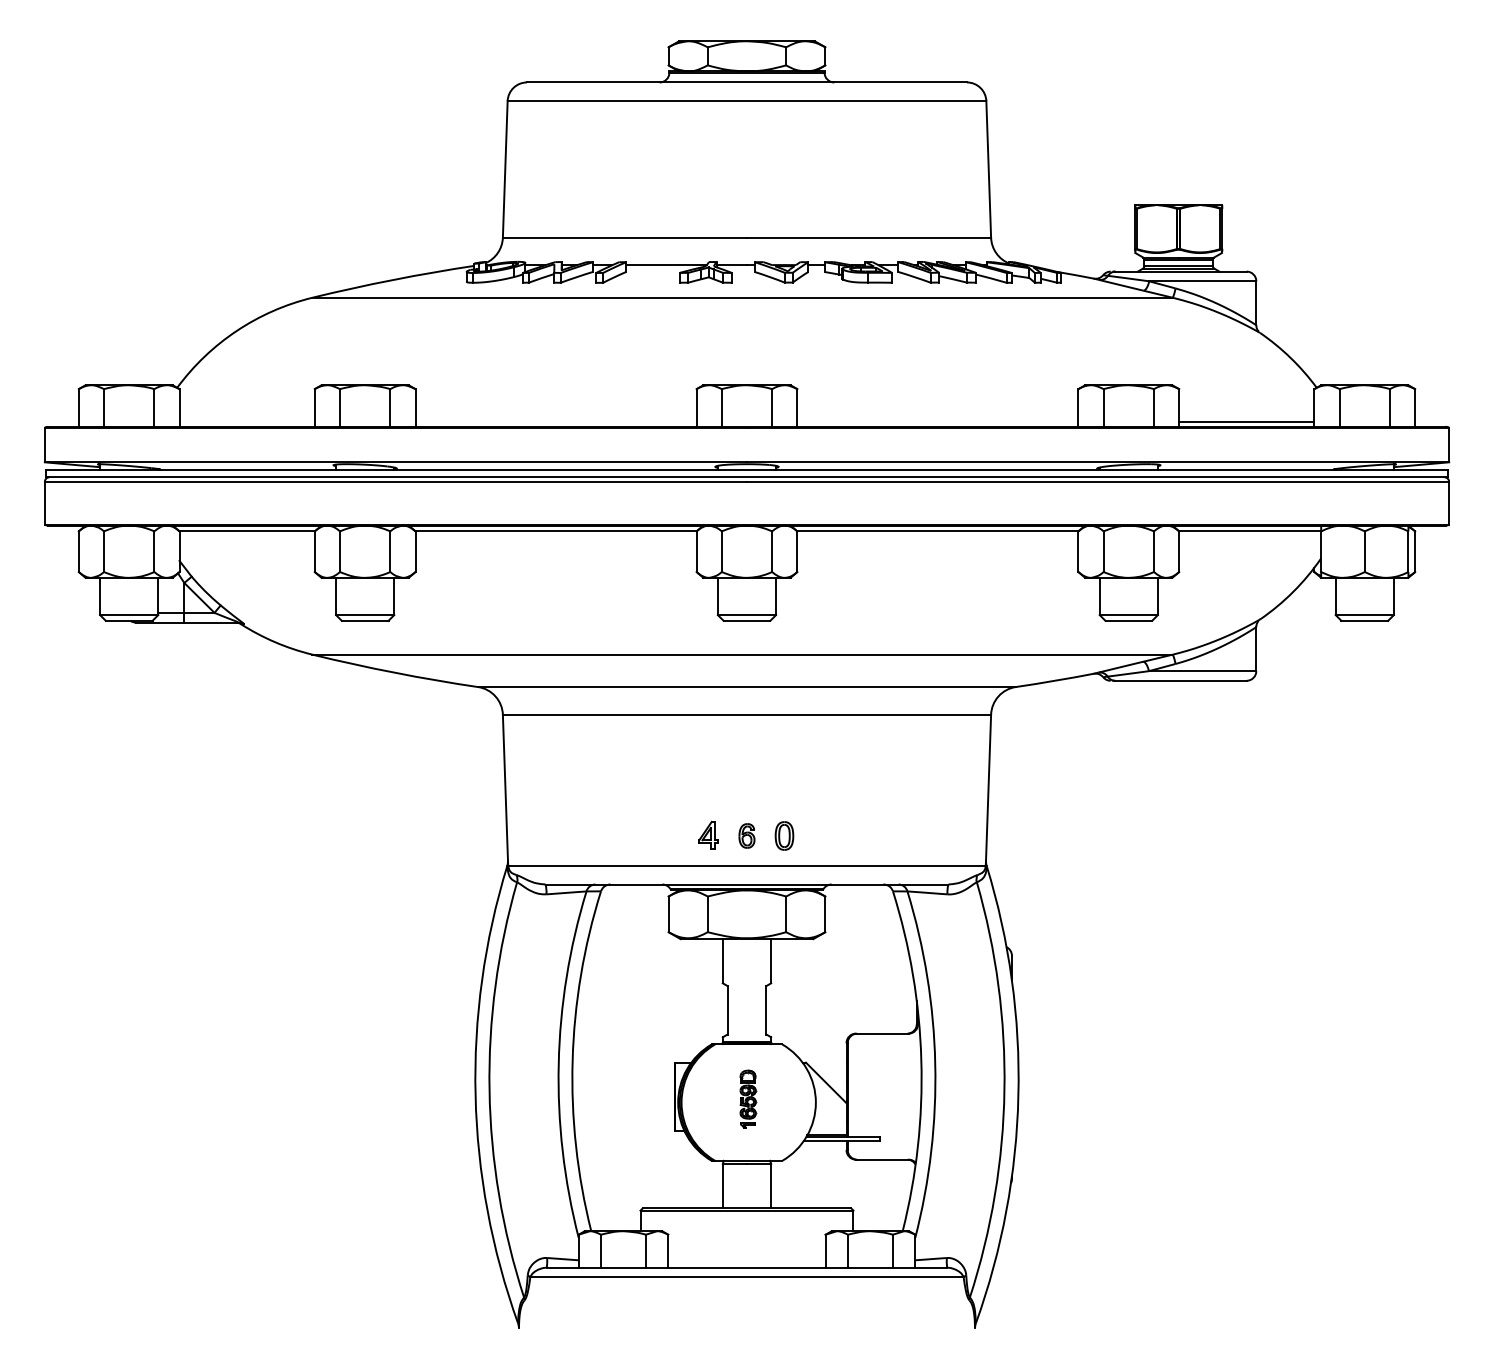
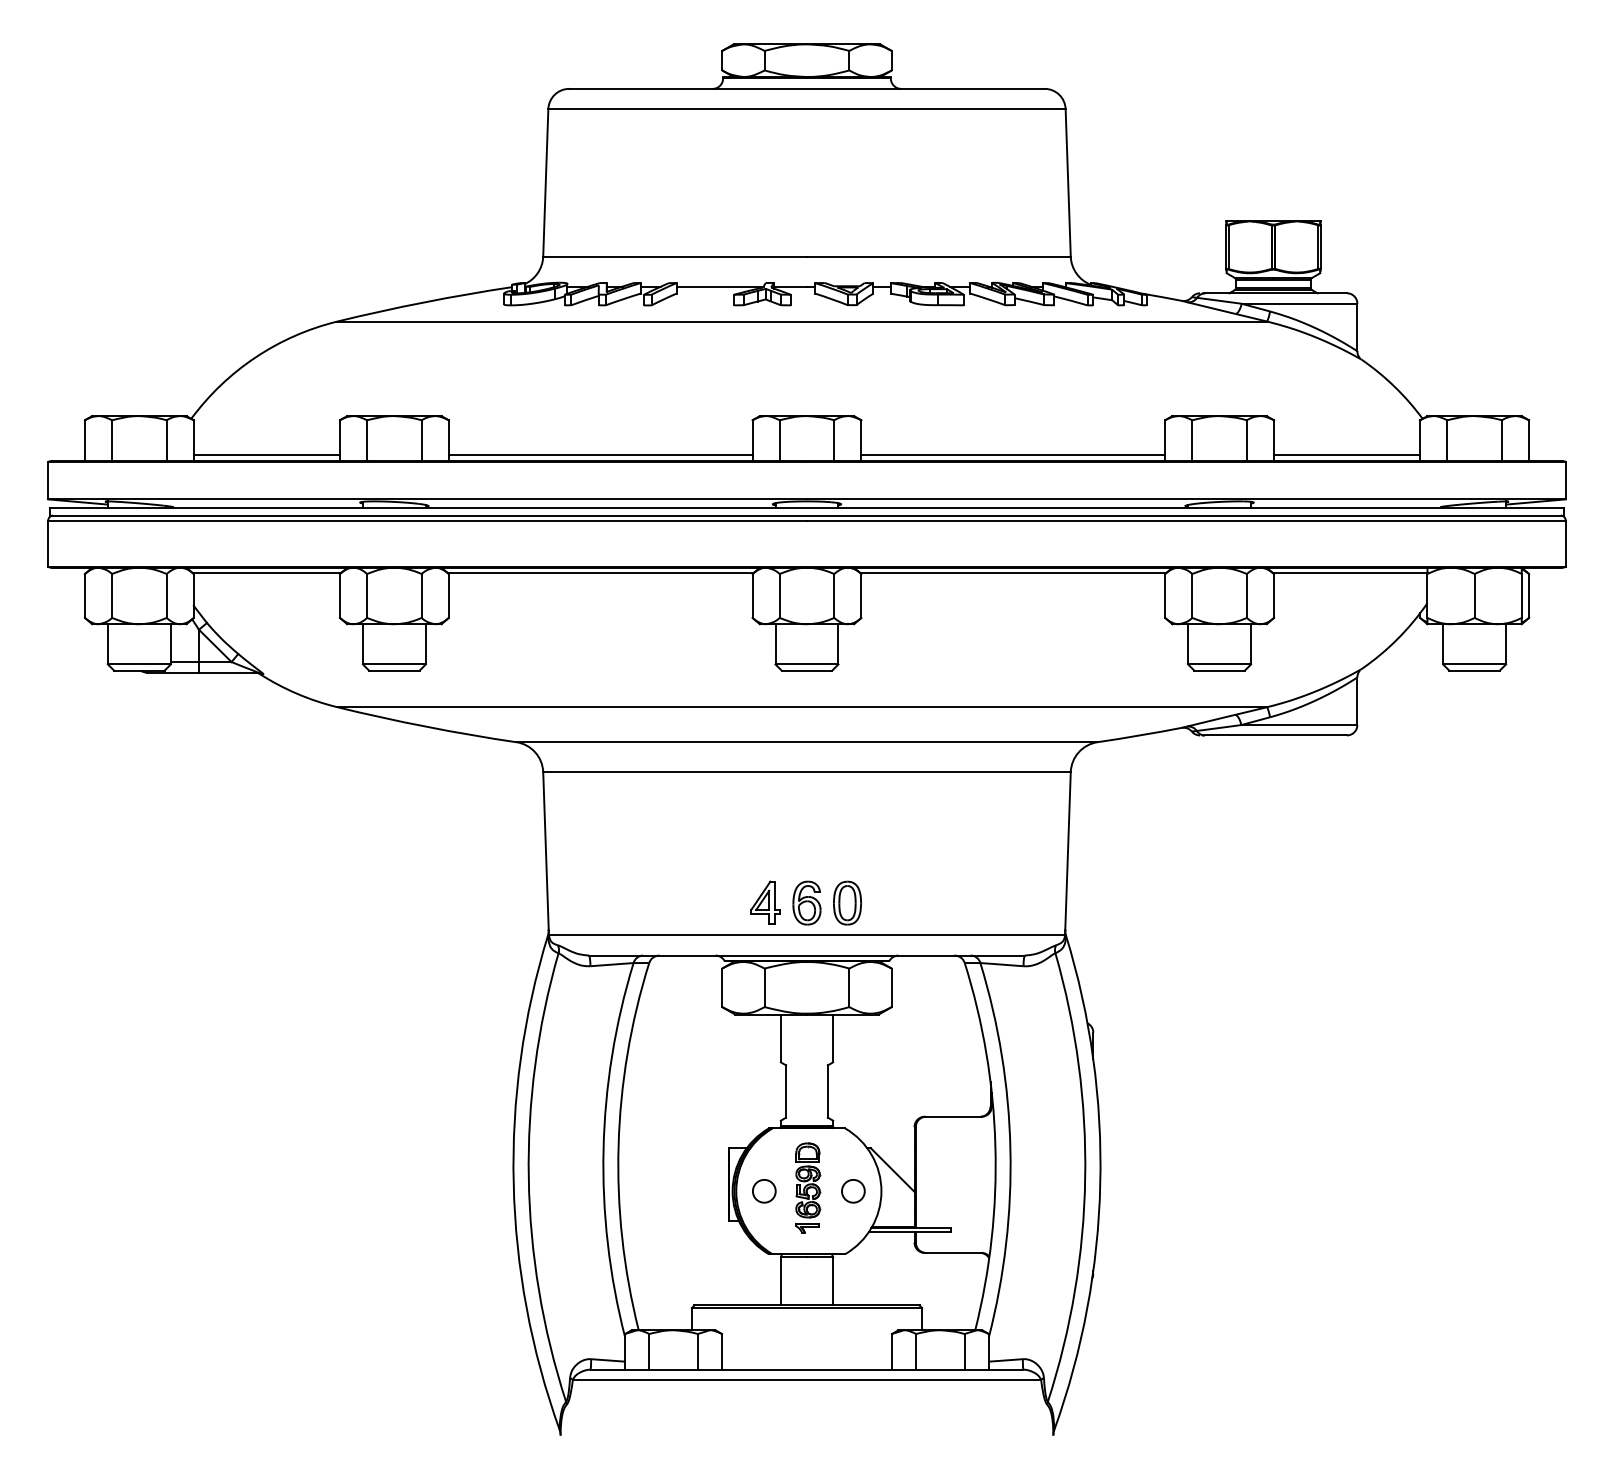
line: (246, 421) -> (266, 455), added
line: (555, 421) -> (600, 455), added
line: (937, 421) -> (1012, 455), added
part: (708, 835) -> (765, 902), size x1.43
part: (746, 835) -> (806, 902), size x1.67
part: (784, 835) -> (847, 902), size x1.43
part: (748, 1099) -> (808, 1187), size x1.43
circle: (707, 1102) -> (764, 1191), added
circle: (789, 1102) -> (852, 1191), added

